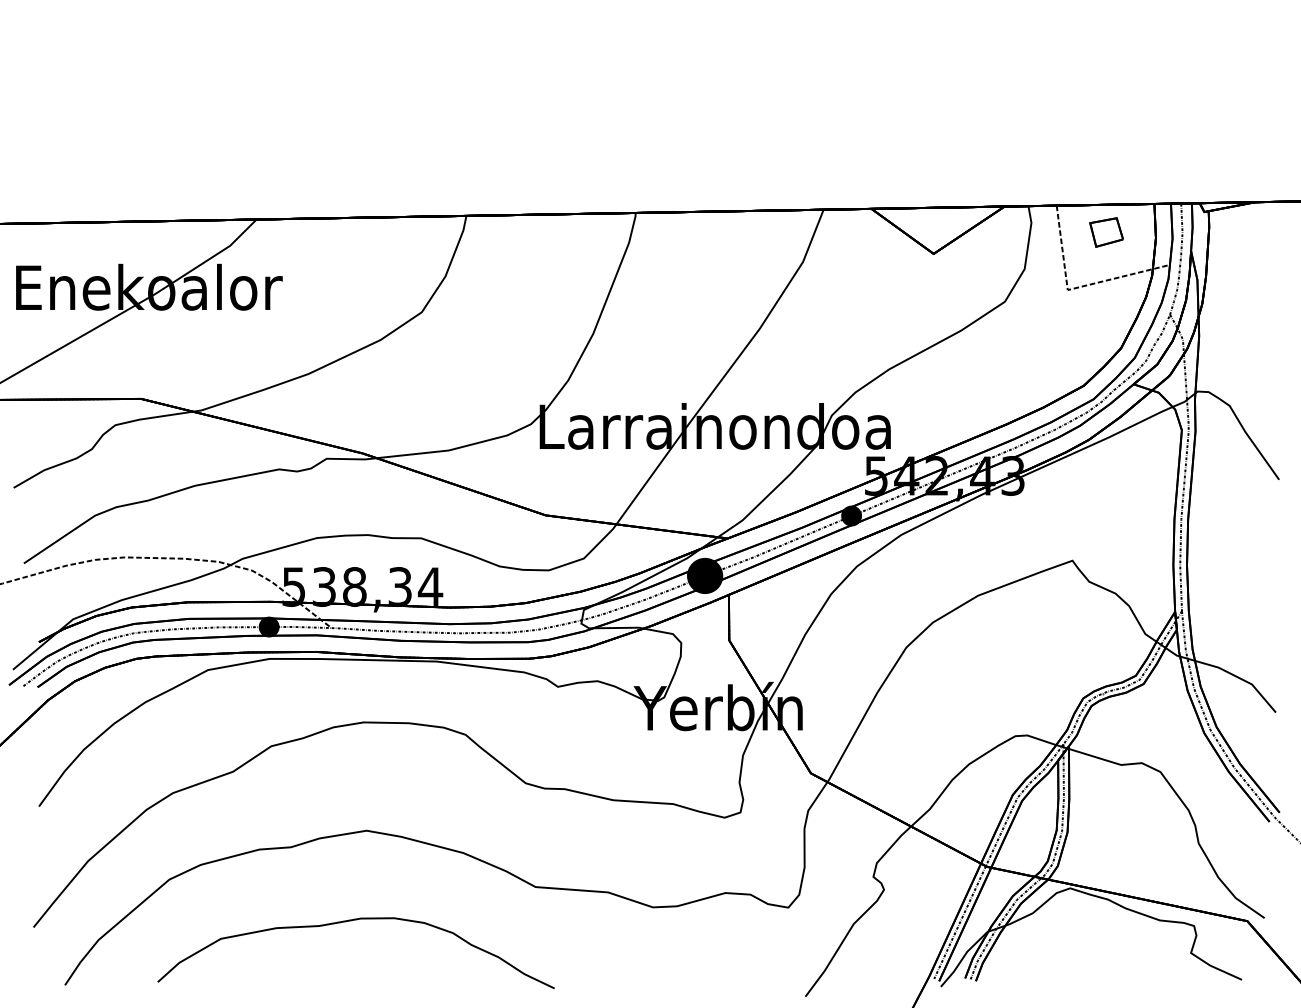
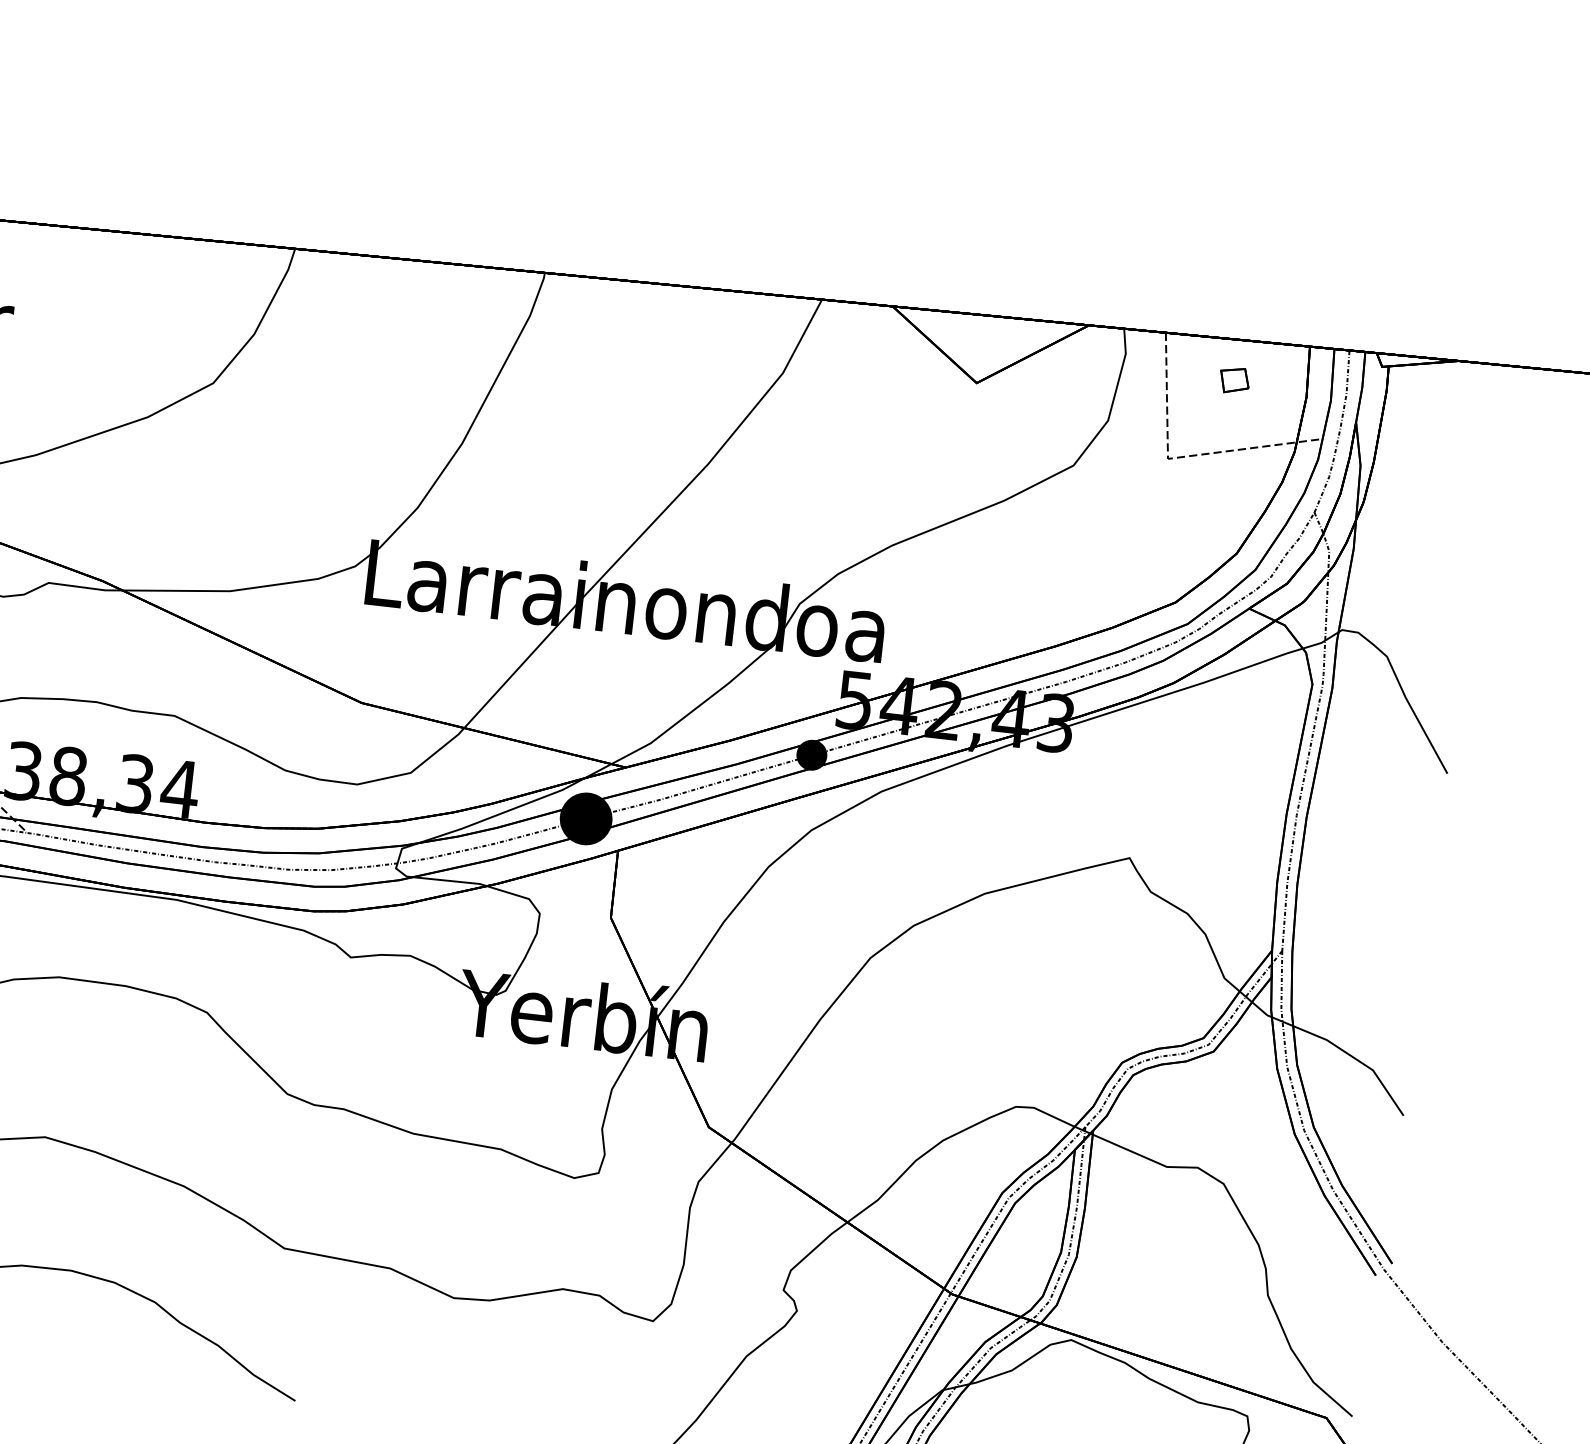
part: (1106, 232) -> (1234, 380), size x0.6

